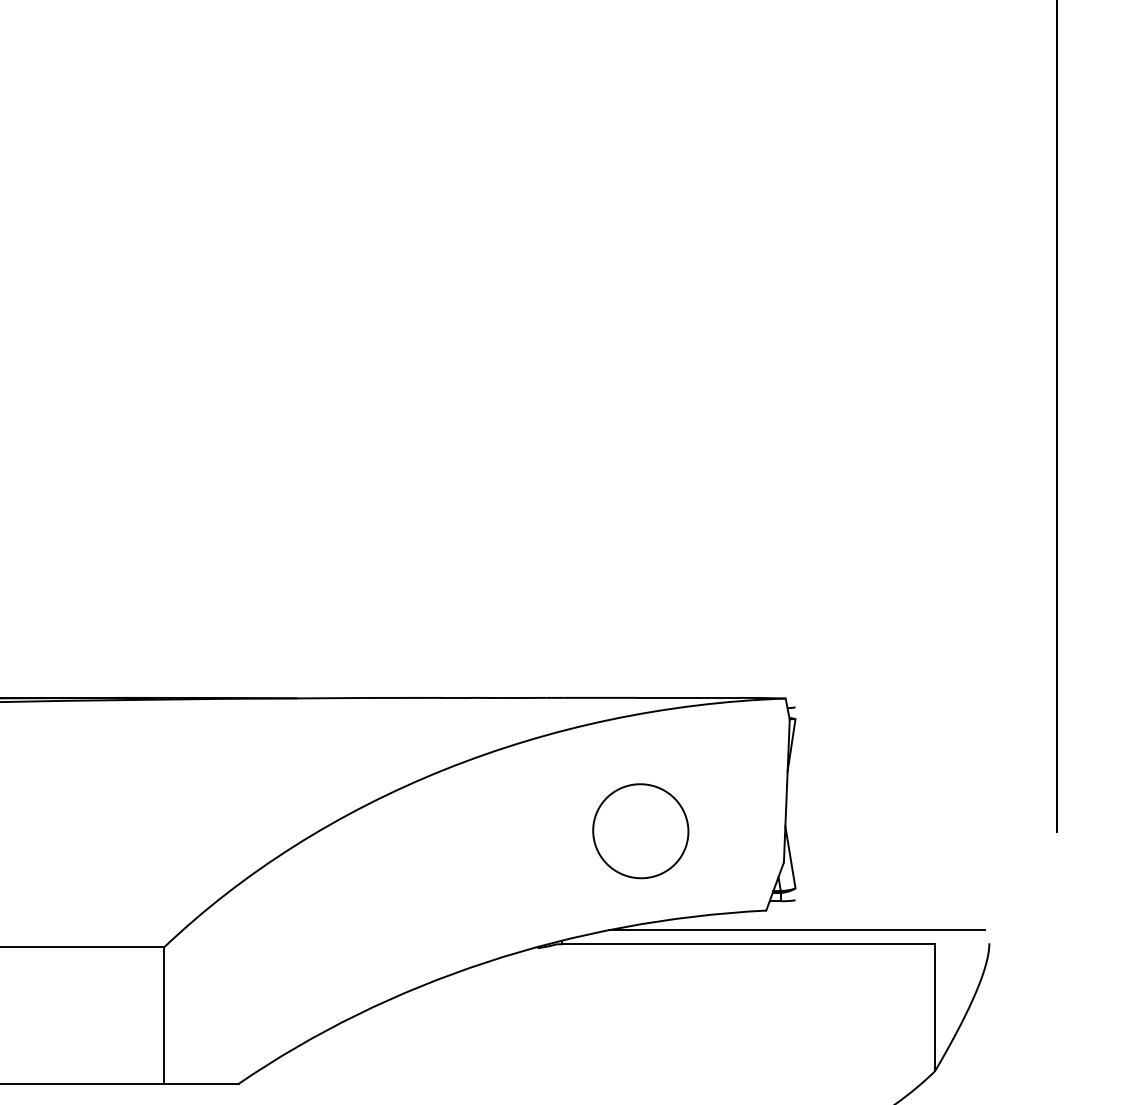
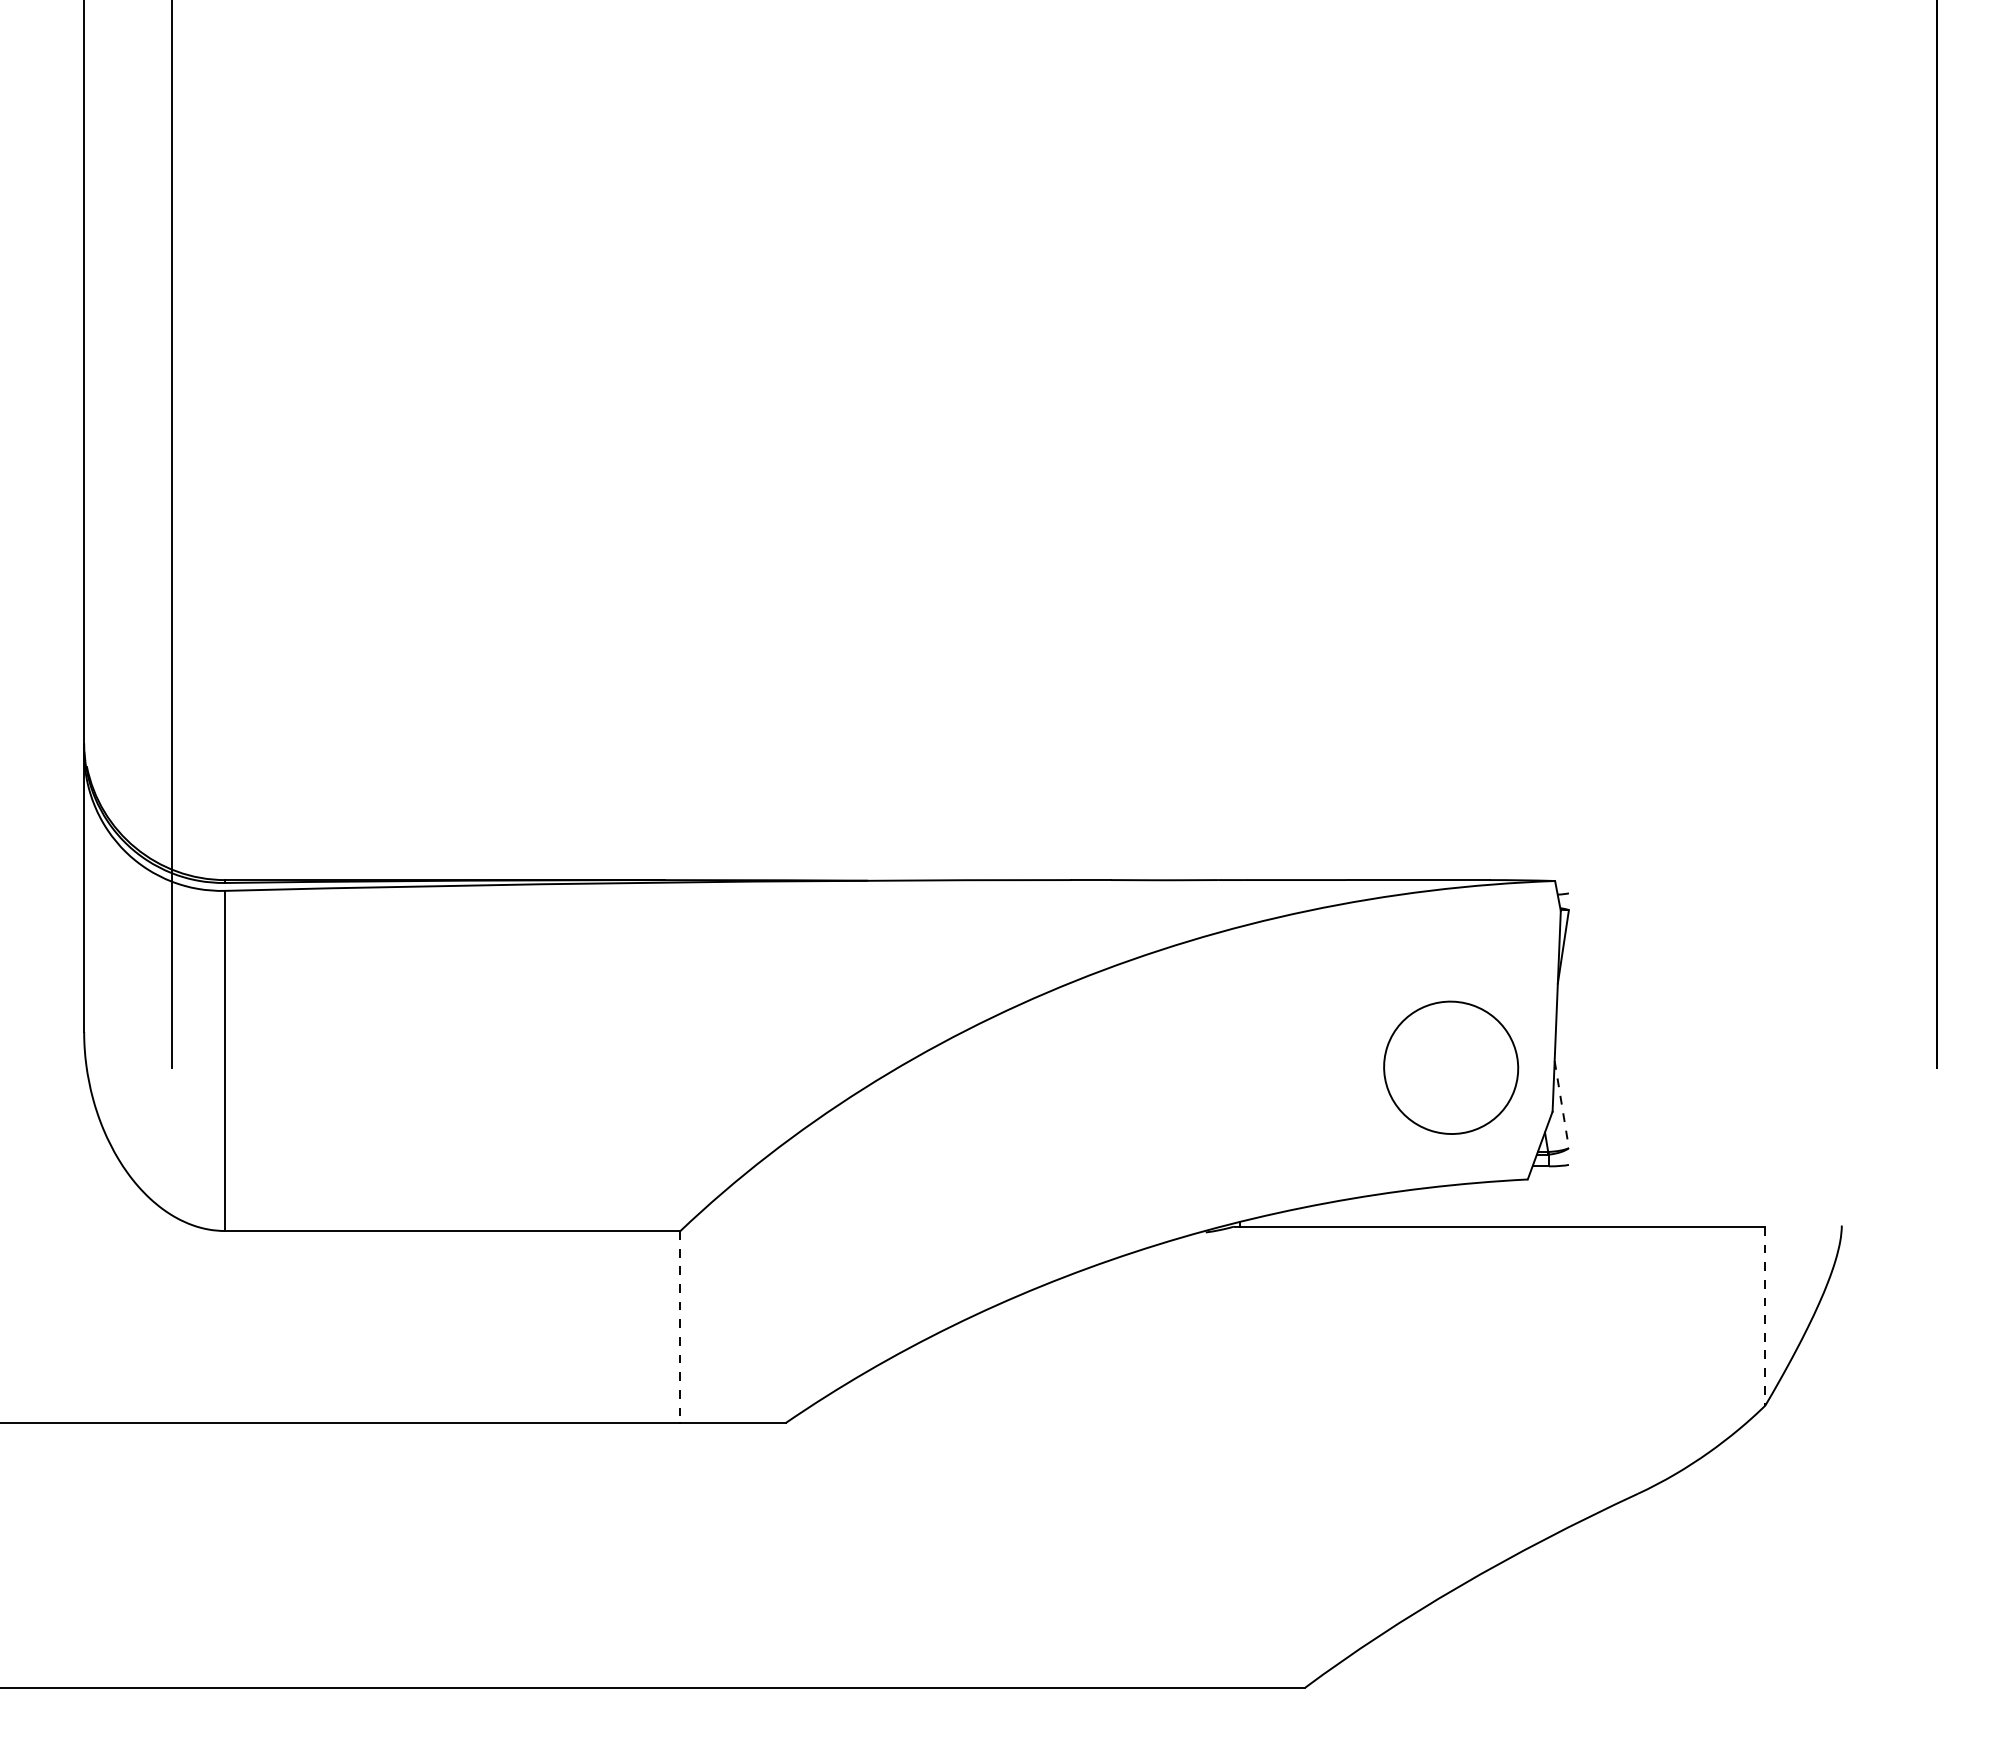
part: (641, 831) -> (1451, 1067), moved
line: (790, 858) -> (1561, 1105), solid -> dashed
line: (796, 929) -> (1570, 1206), removed
line: (935, 1007) -> (1765, 1316), solid -> dashed
line: (164, 1015) -> (680, 1327), solid -> dashed

